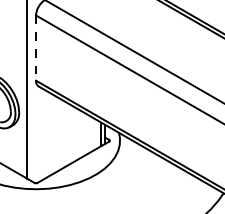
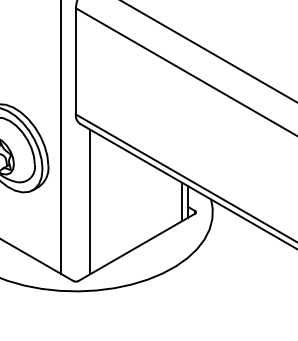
line: (36, 48) -> (76, 62), dashed -> solid
line: (44, 134) -> (89, 202), added

